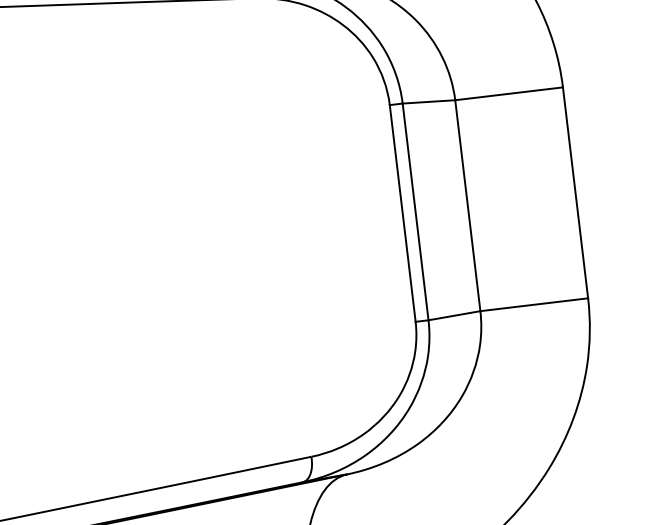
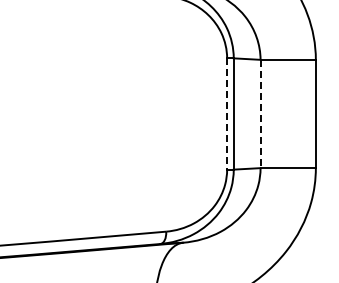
line: (467, 206) -> (260, 114), solid -> dashed
line: (403, 214) -> (227, 114), solid -> dashed

